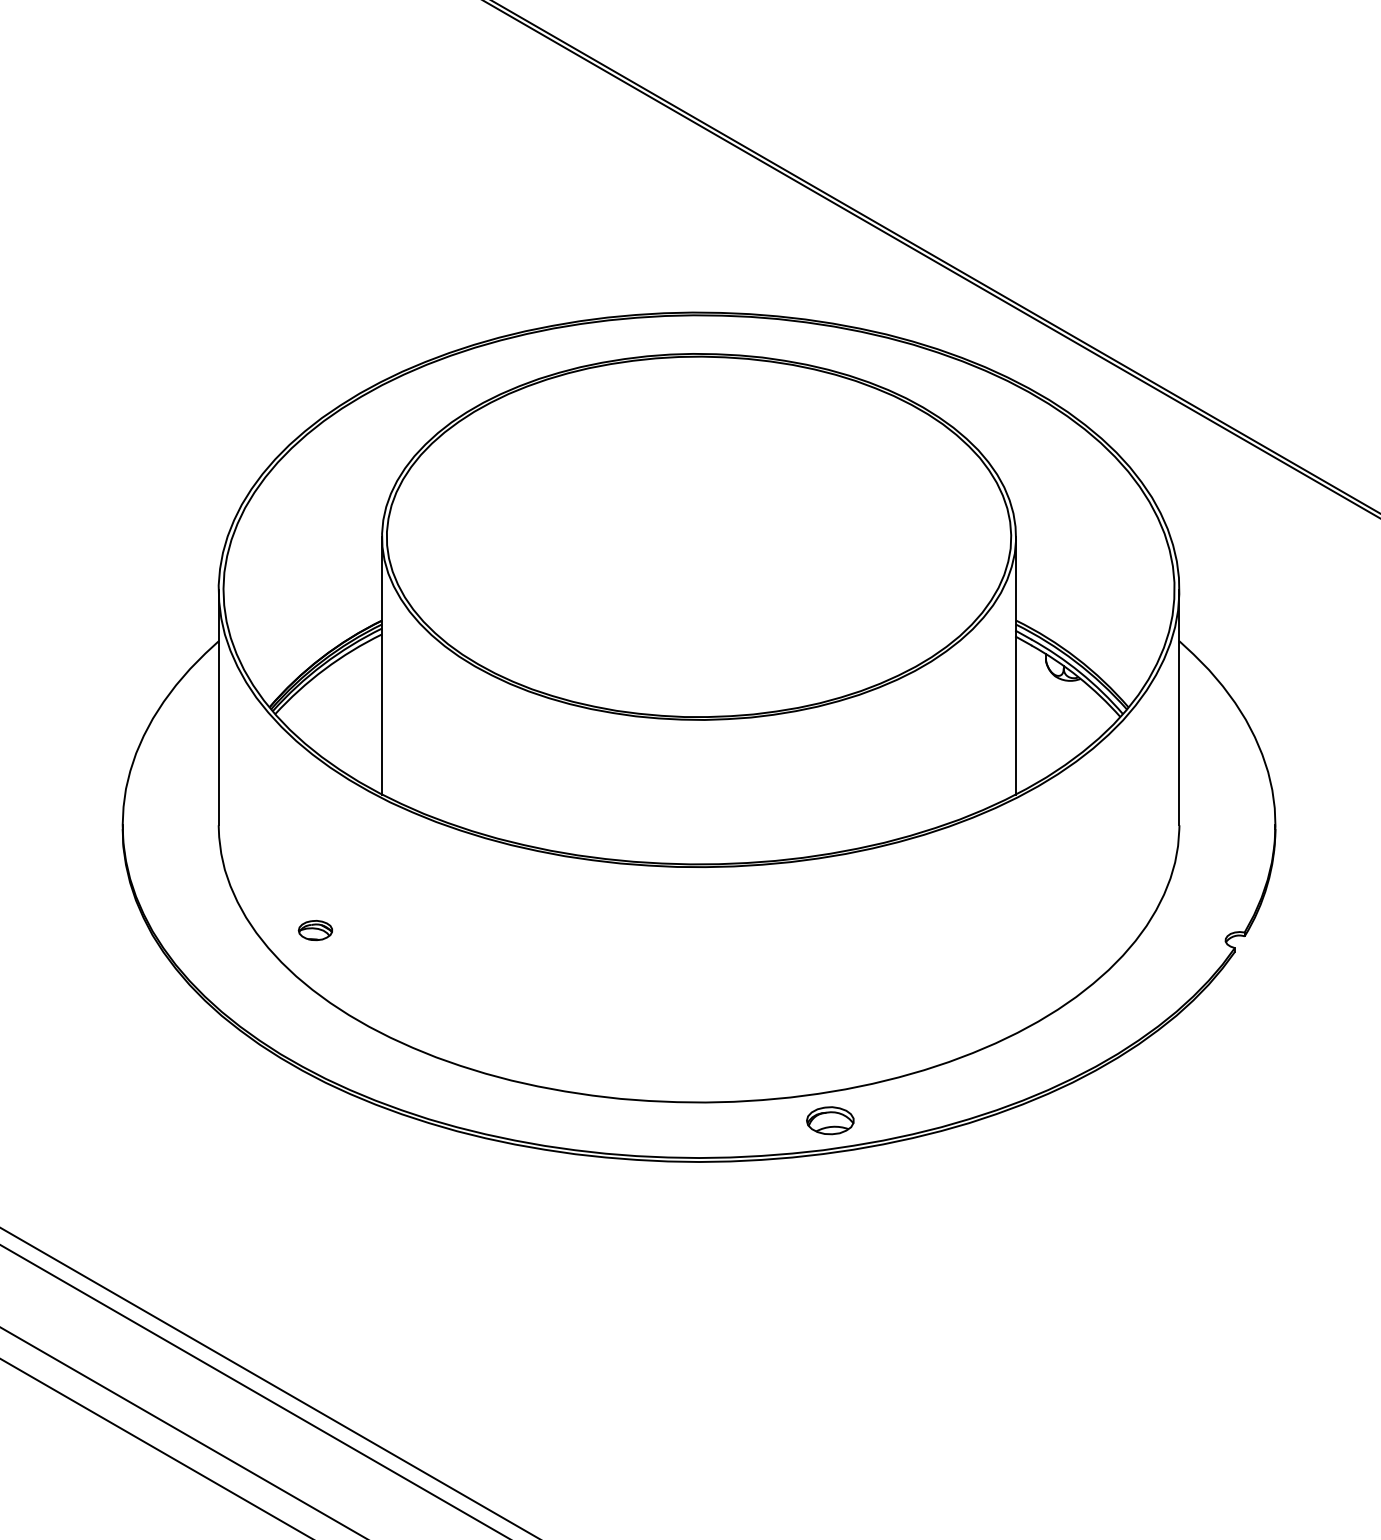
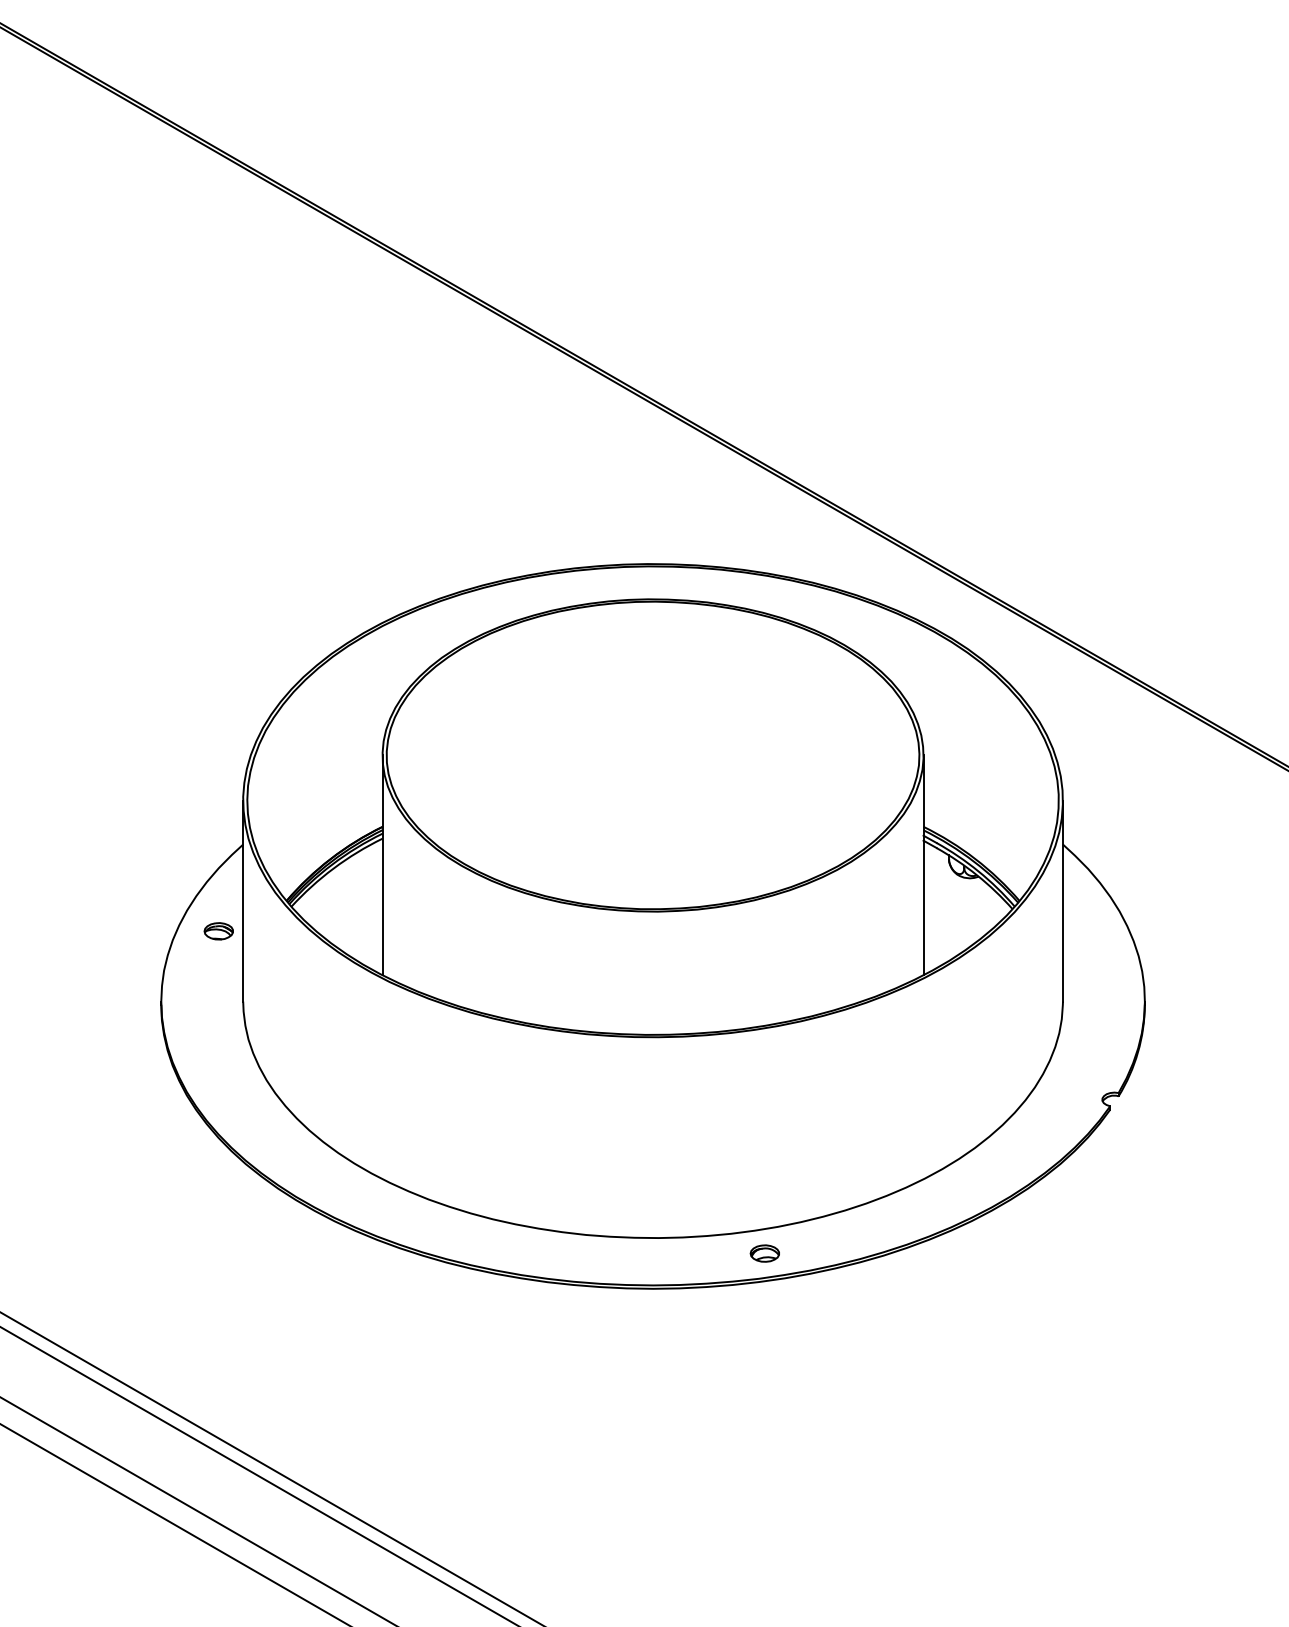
part: (315, 930) -> (218, 931), moved
part: (829, 1120) -> (764, 1253), size x0.71

